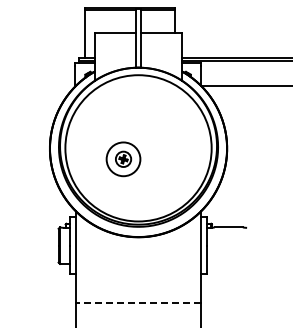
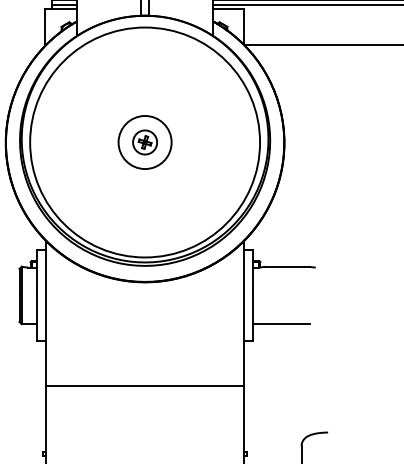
part: (123, 159) -> (145, 142), moved
line: (225, 263) -> (281, 323), added
line: (138, 303) -> (145, 386), dashed -> solid

